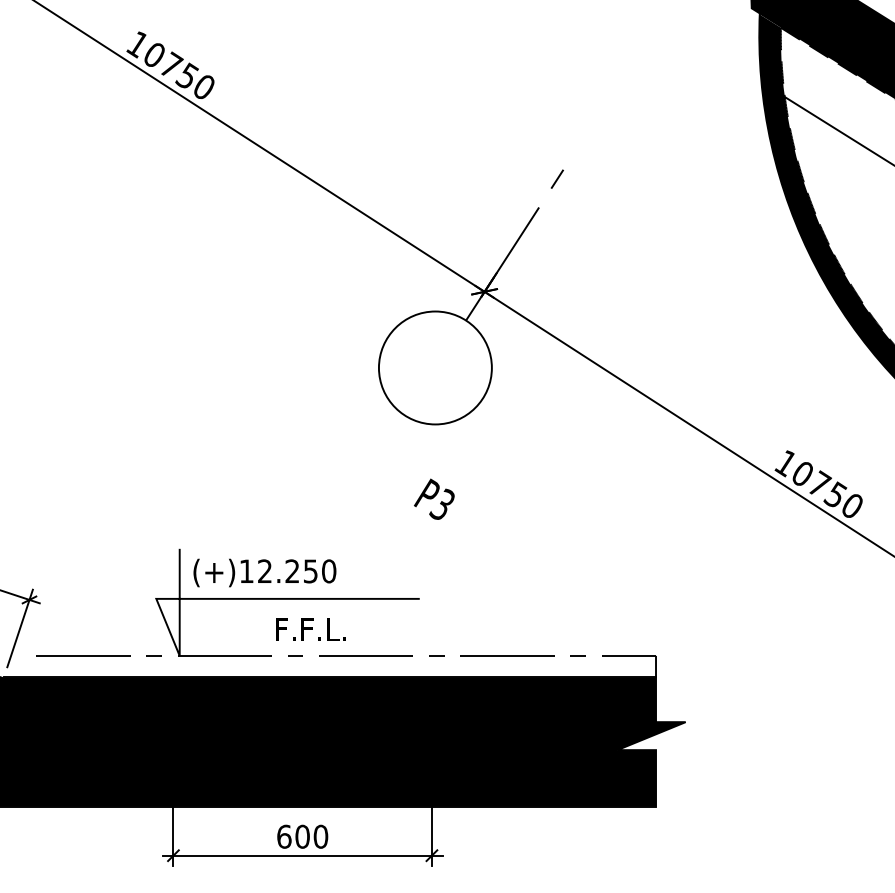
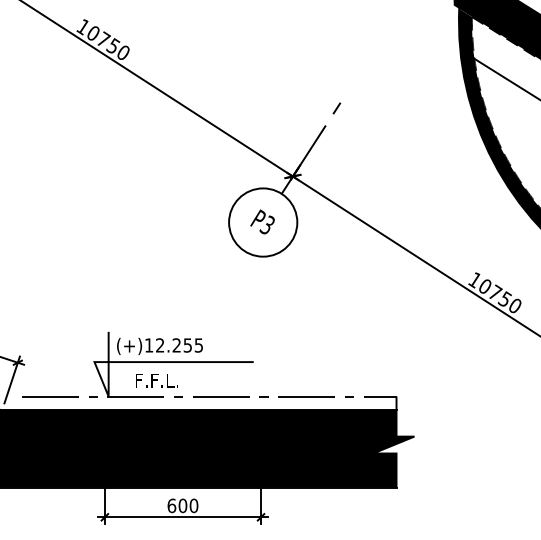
text: (434, 498) -> (262, 221), moved
text: (328, 571) -> (198, 345), (+)12.250 -> (+)12.255
text: (310, 629) -> (156, 380), moved

